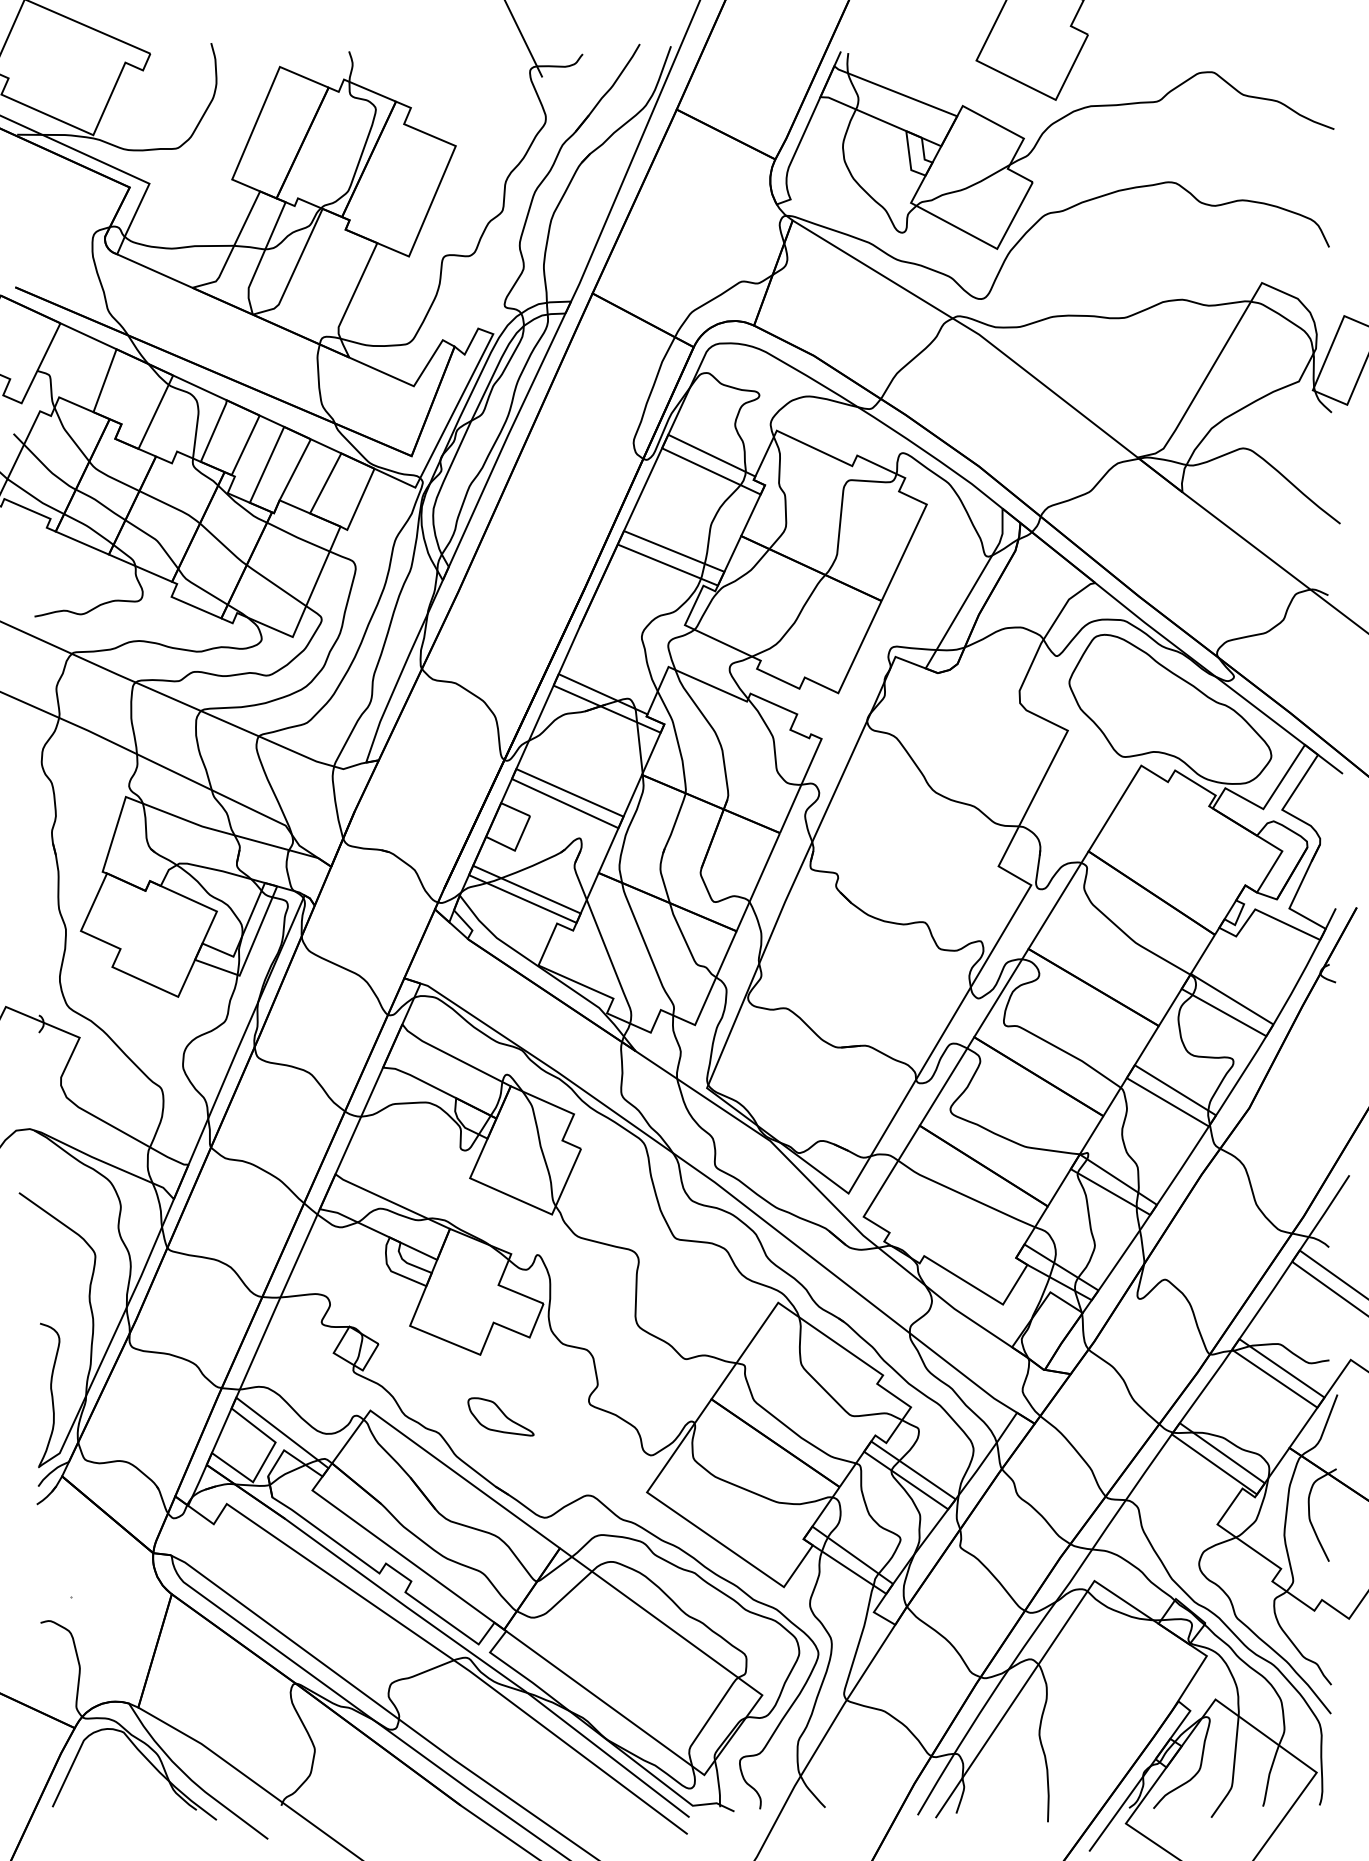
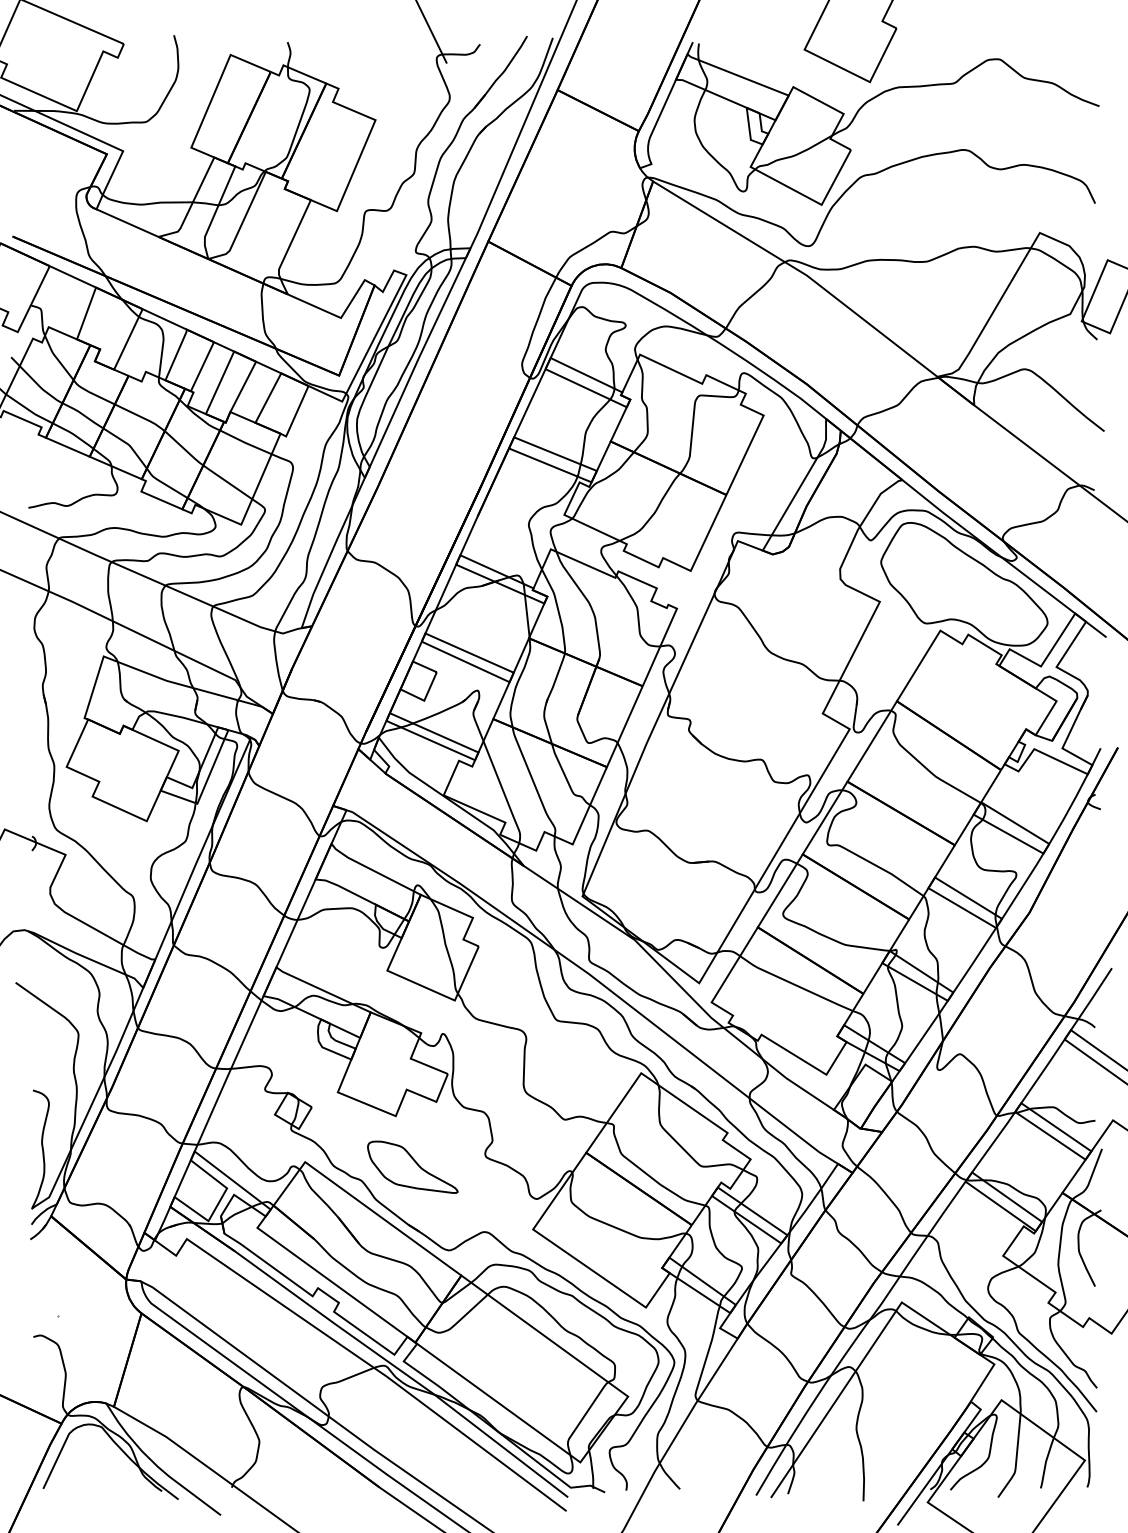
part: (500, 1416) -> (412, 1166), size x1.67

